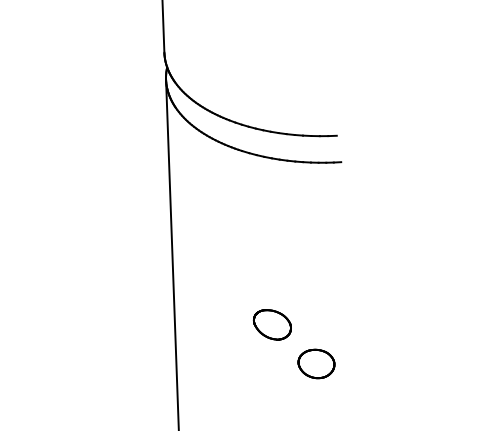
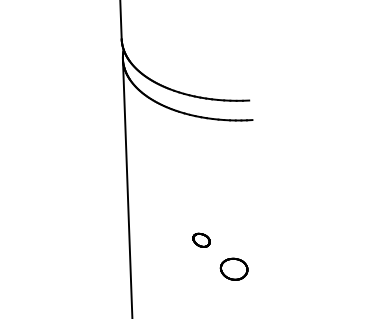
part: (272, 325) -> (201, 240), size x0.6

